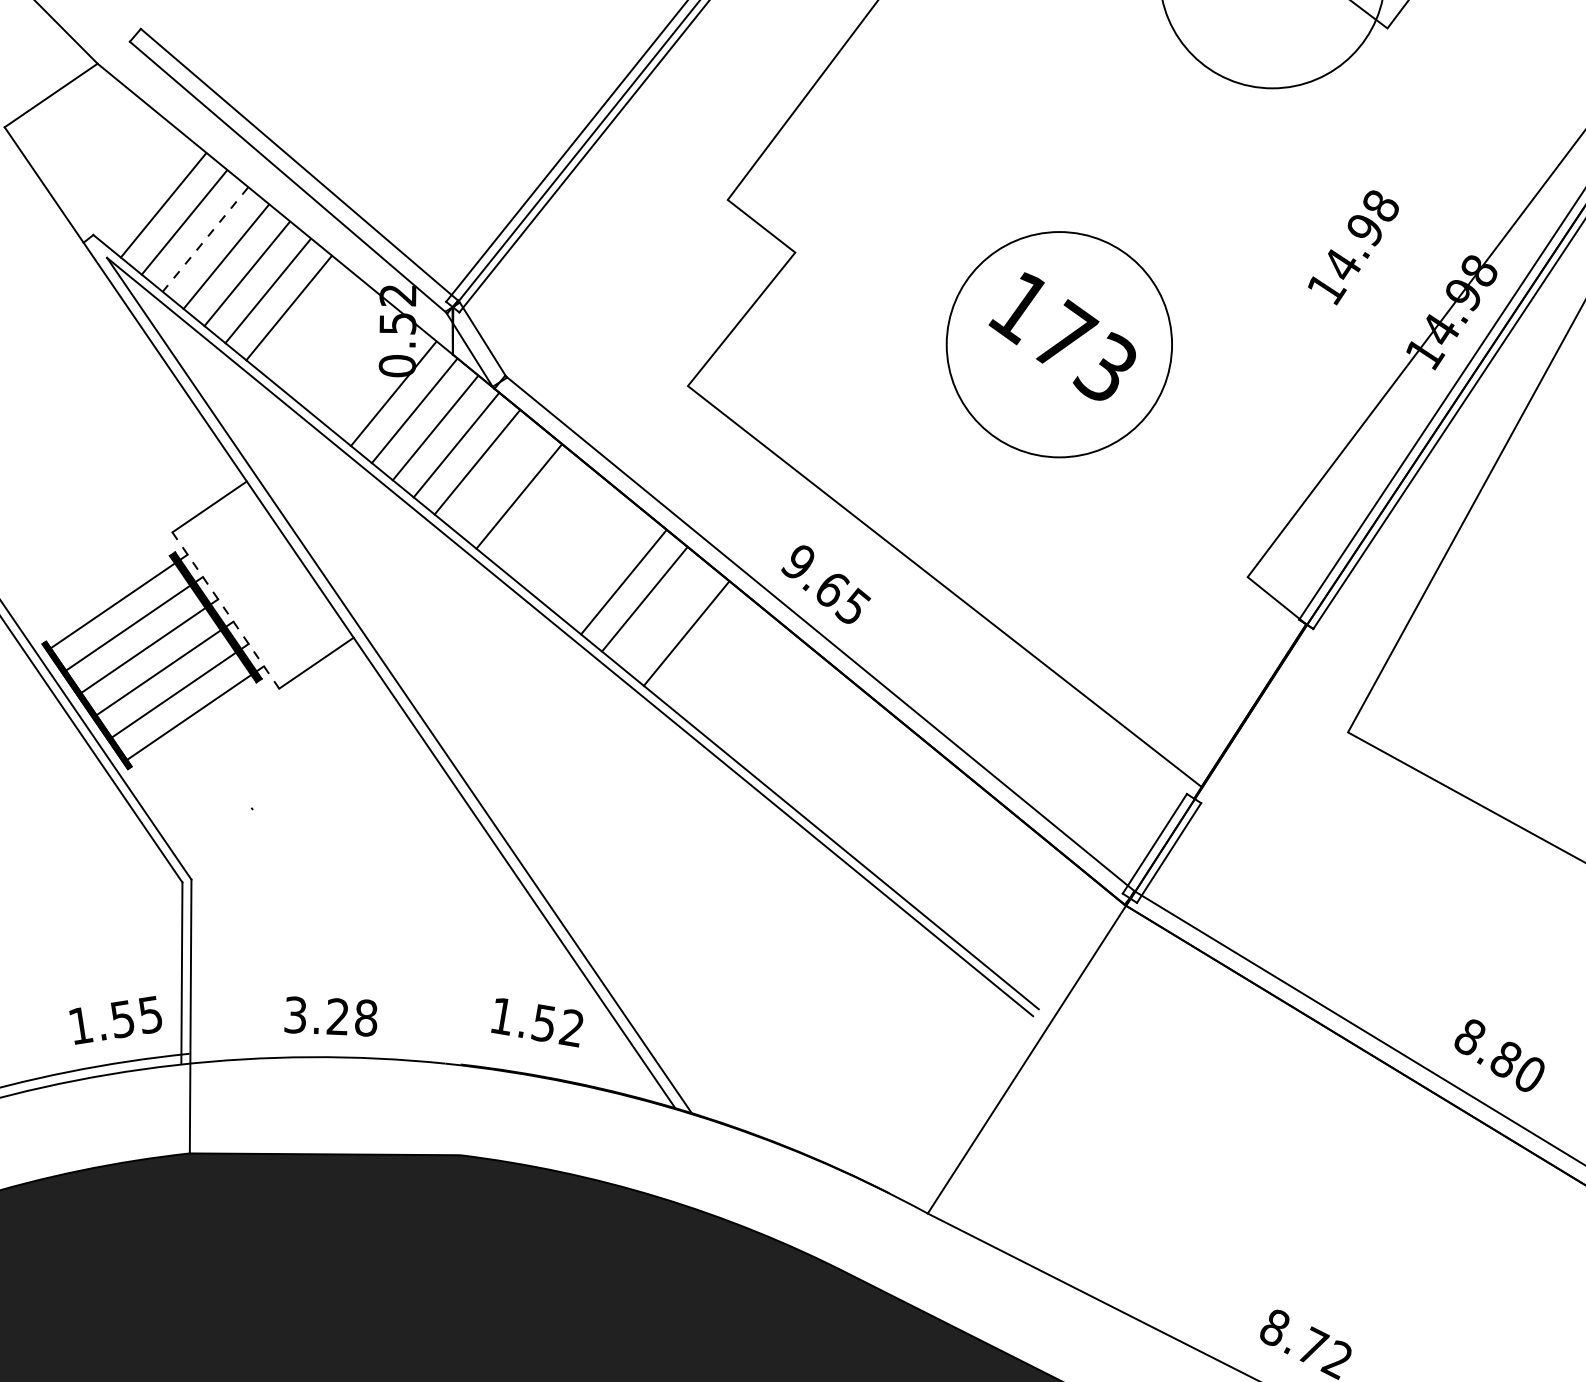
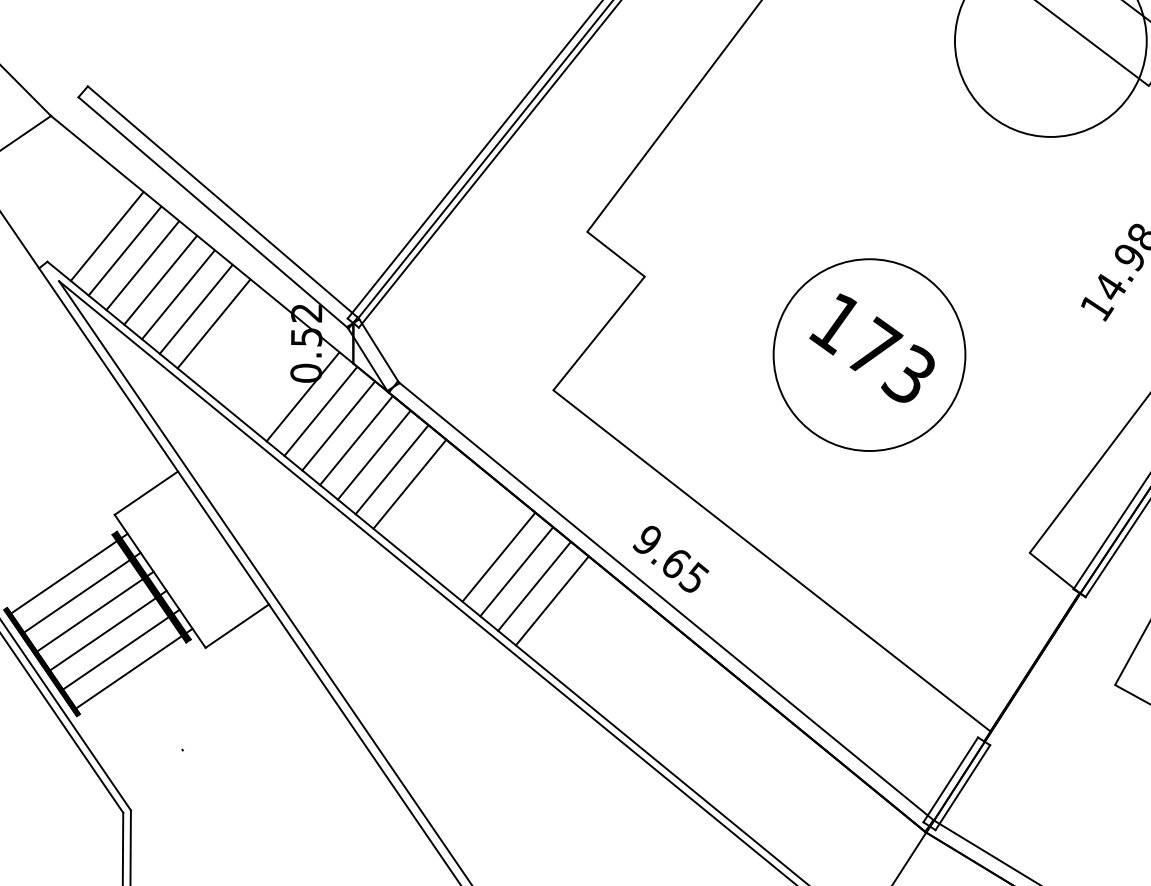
line: (205, 240) -> (142, 266), dashed -> solid
line: (497, 479) -> (391, 469), added
line: (225, 610) -> (159, 581), dashed -> solid
line: (665, 616) -> (534, 586), added

